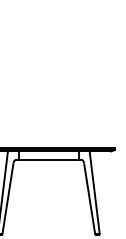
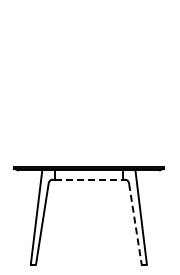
line: (49, 159) -> (89, 179), solid -> dashed
line: (89, 199) -> (135, 224), solid -> dashed

